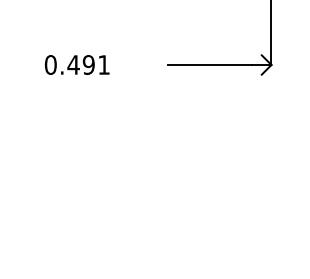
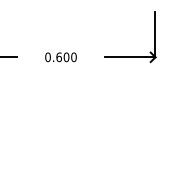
text: (88, 65) -> (66, 57), 0.491 -> 0.600

